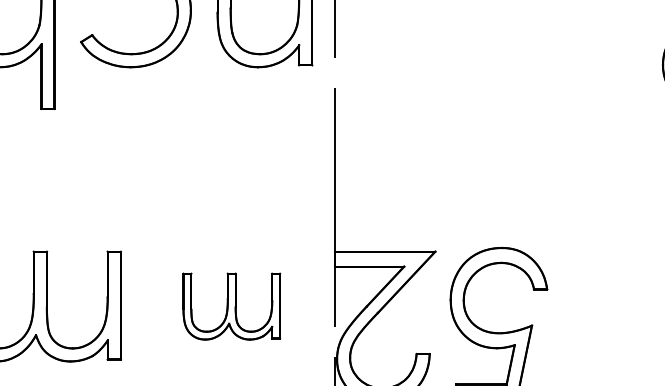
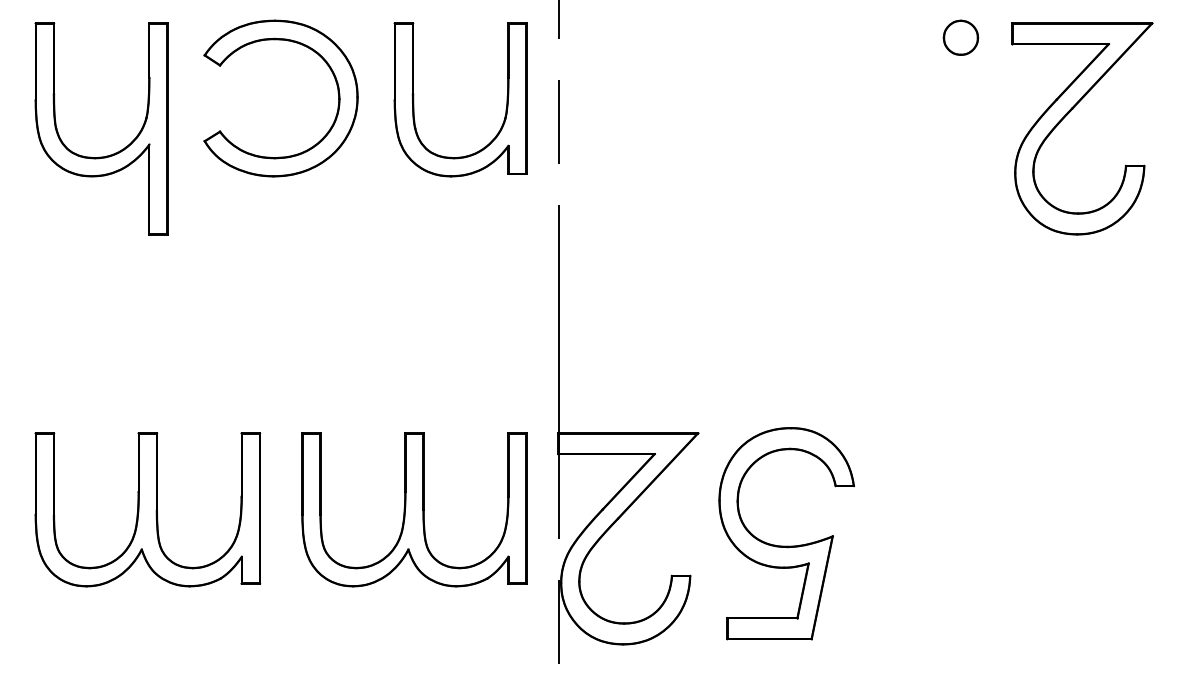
part: (231, 306) -> (414, 509), size x1.67

